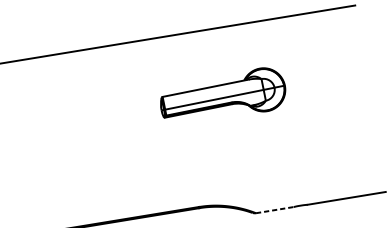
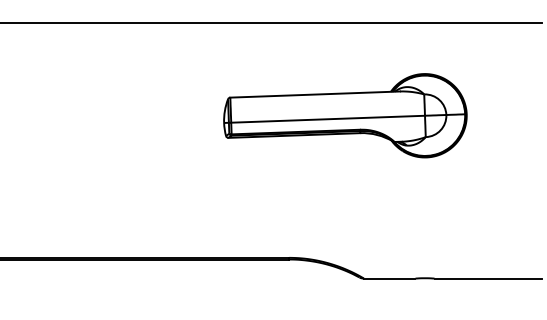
part: (223, 96) -> (345, 115), size x1.43
line: (274, 210) -> (389, 278), dashed -> solid

